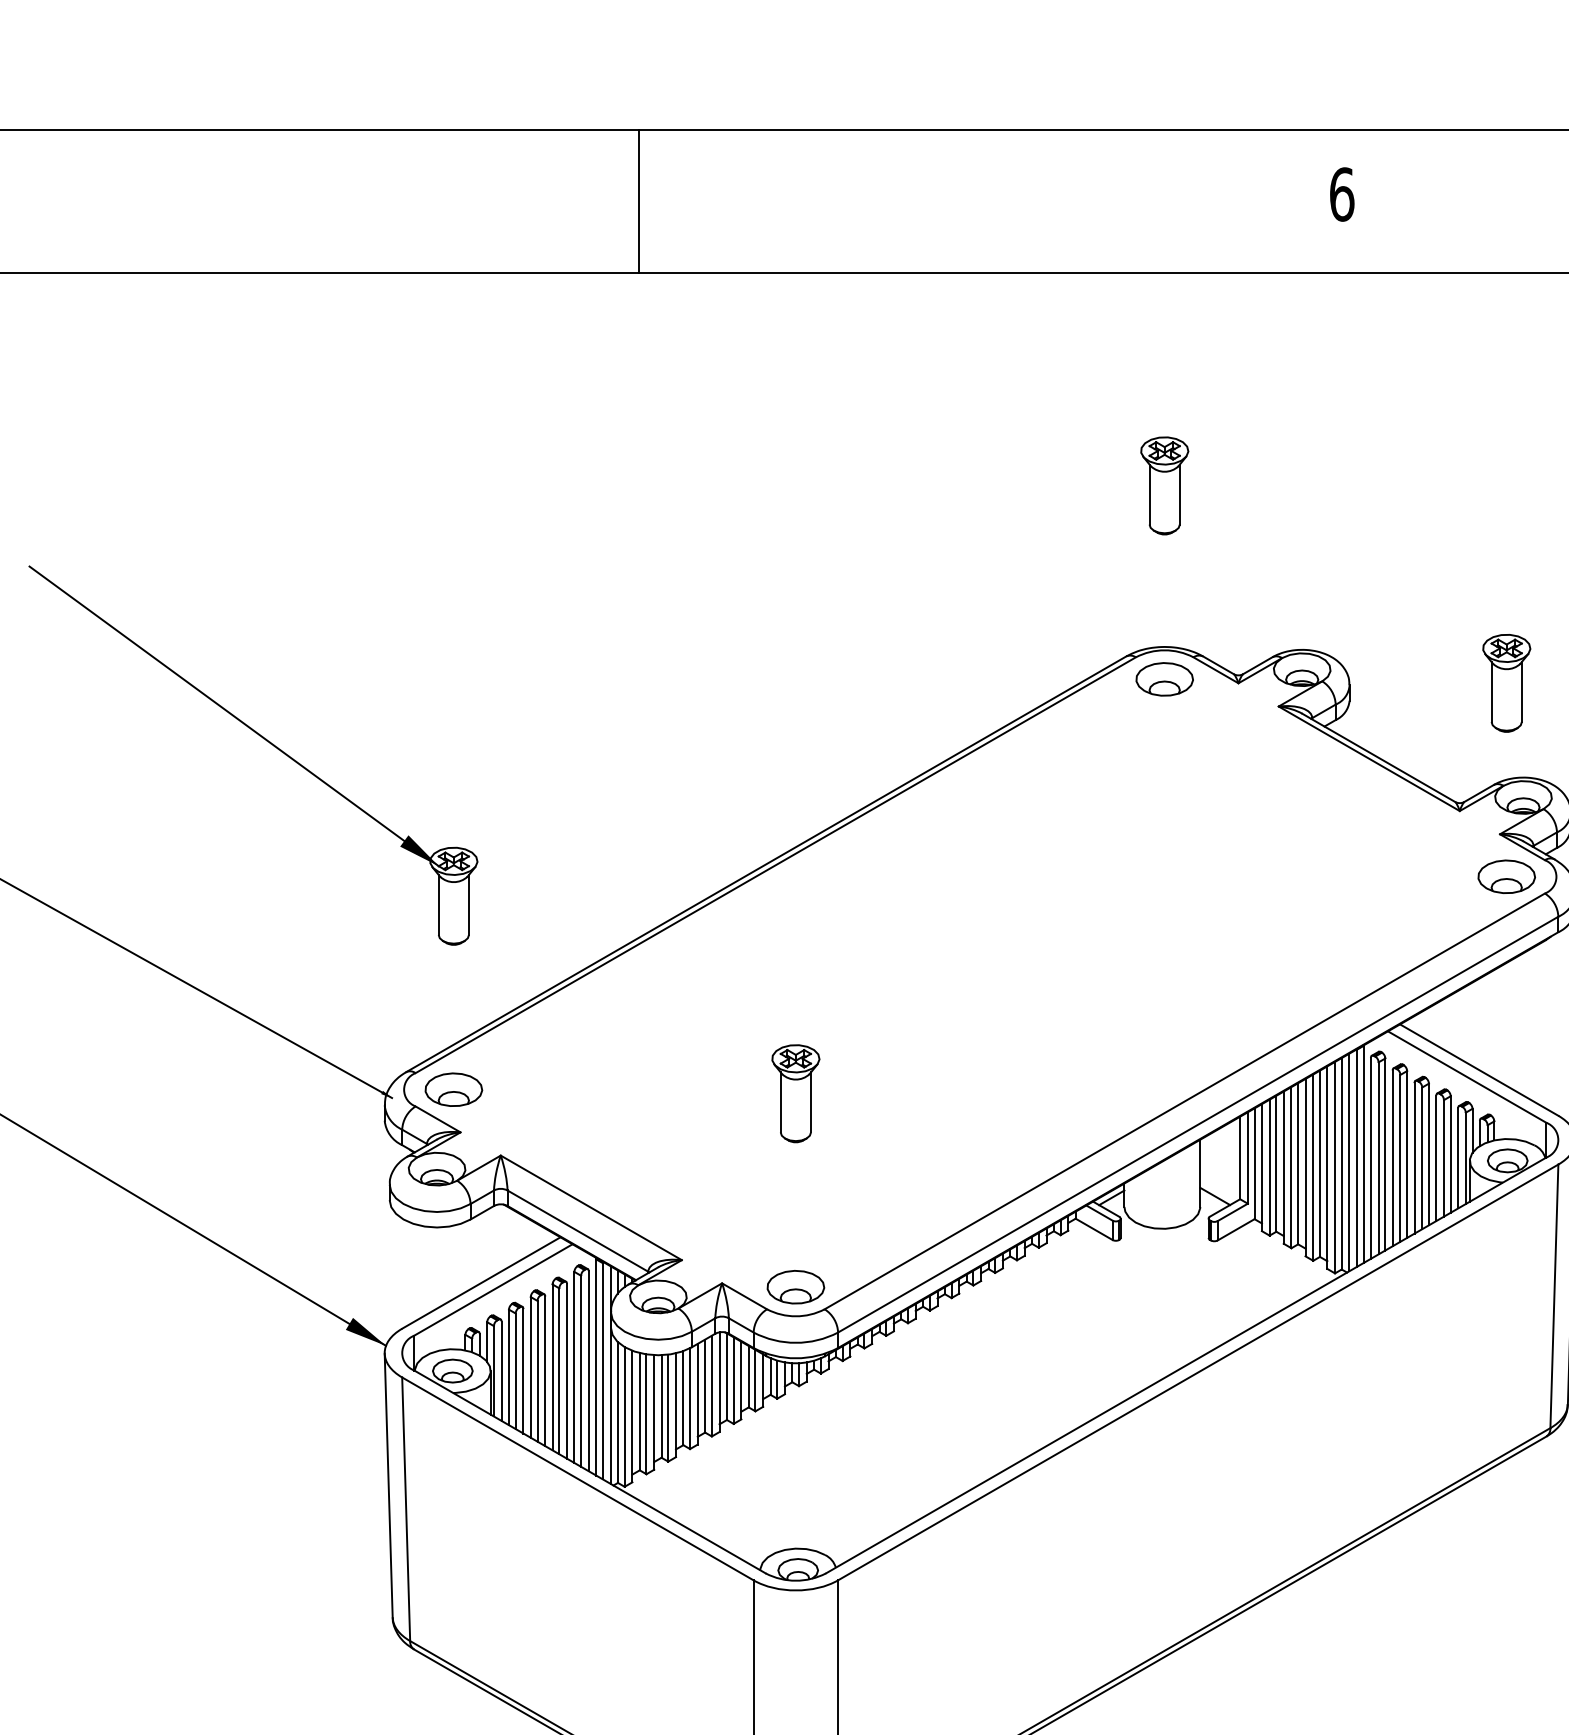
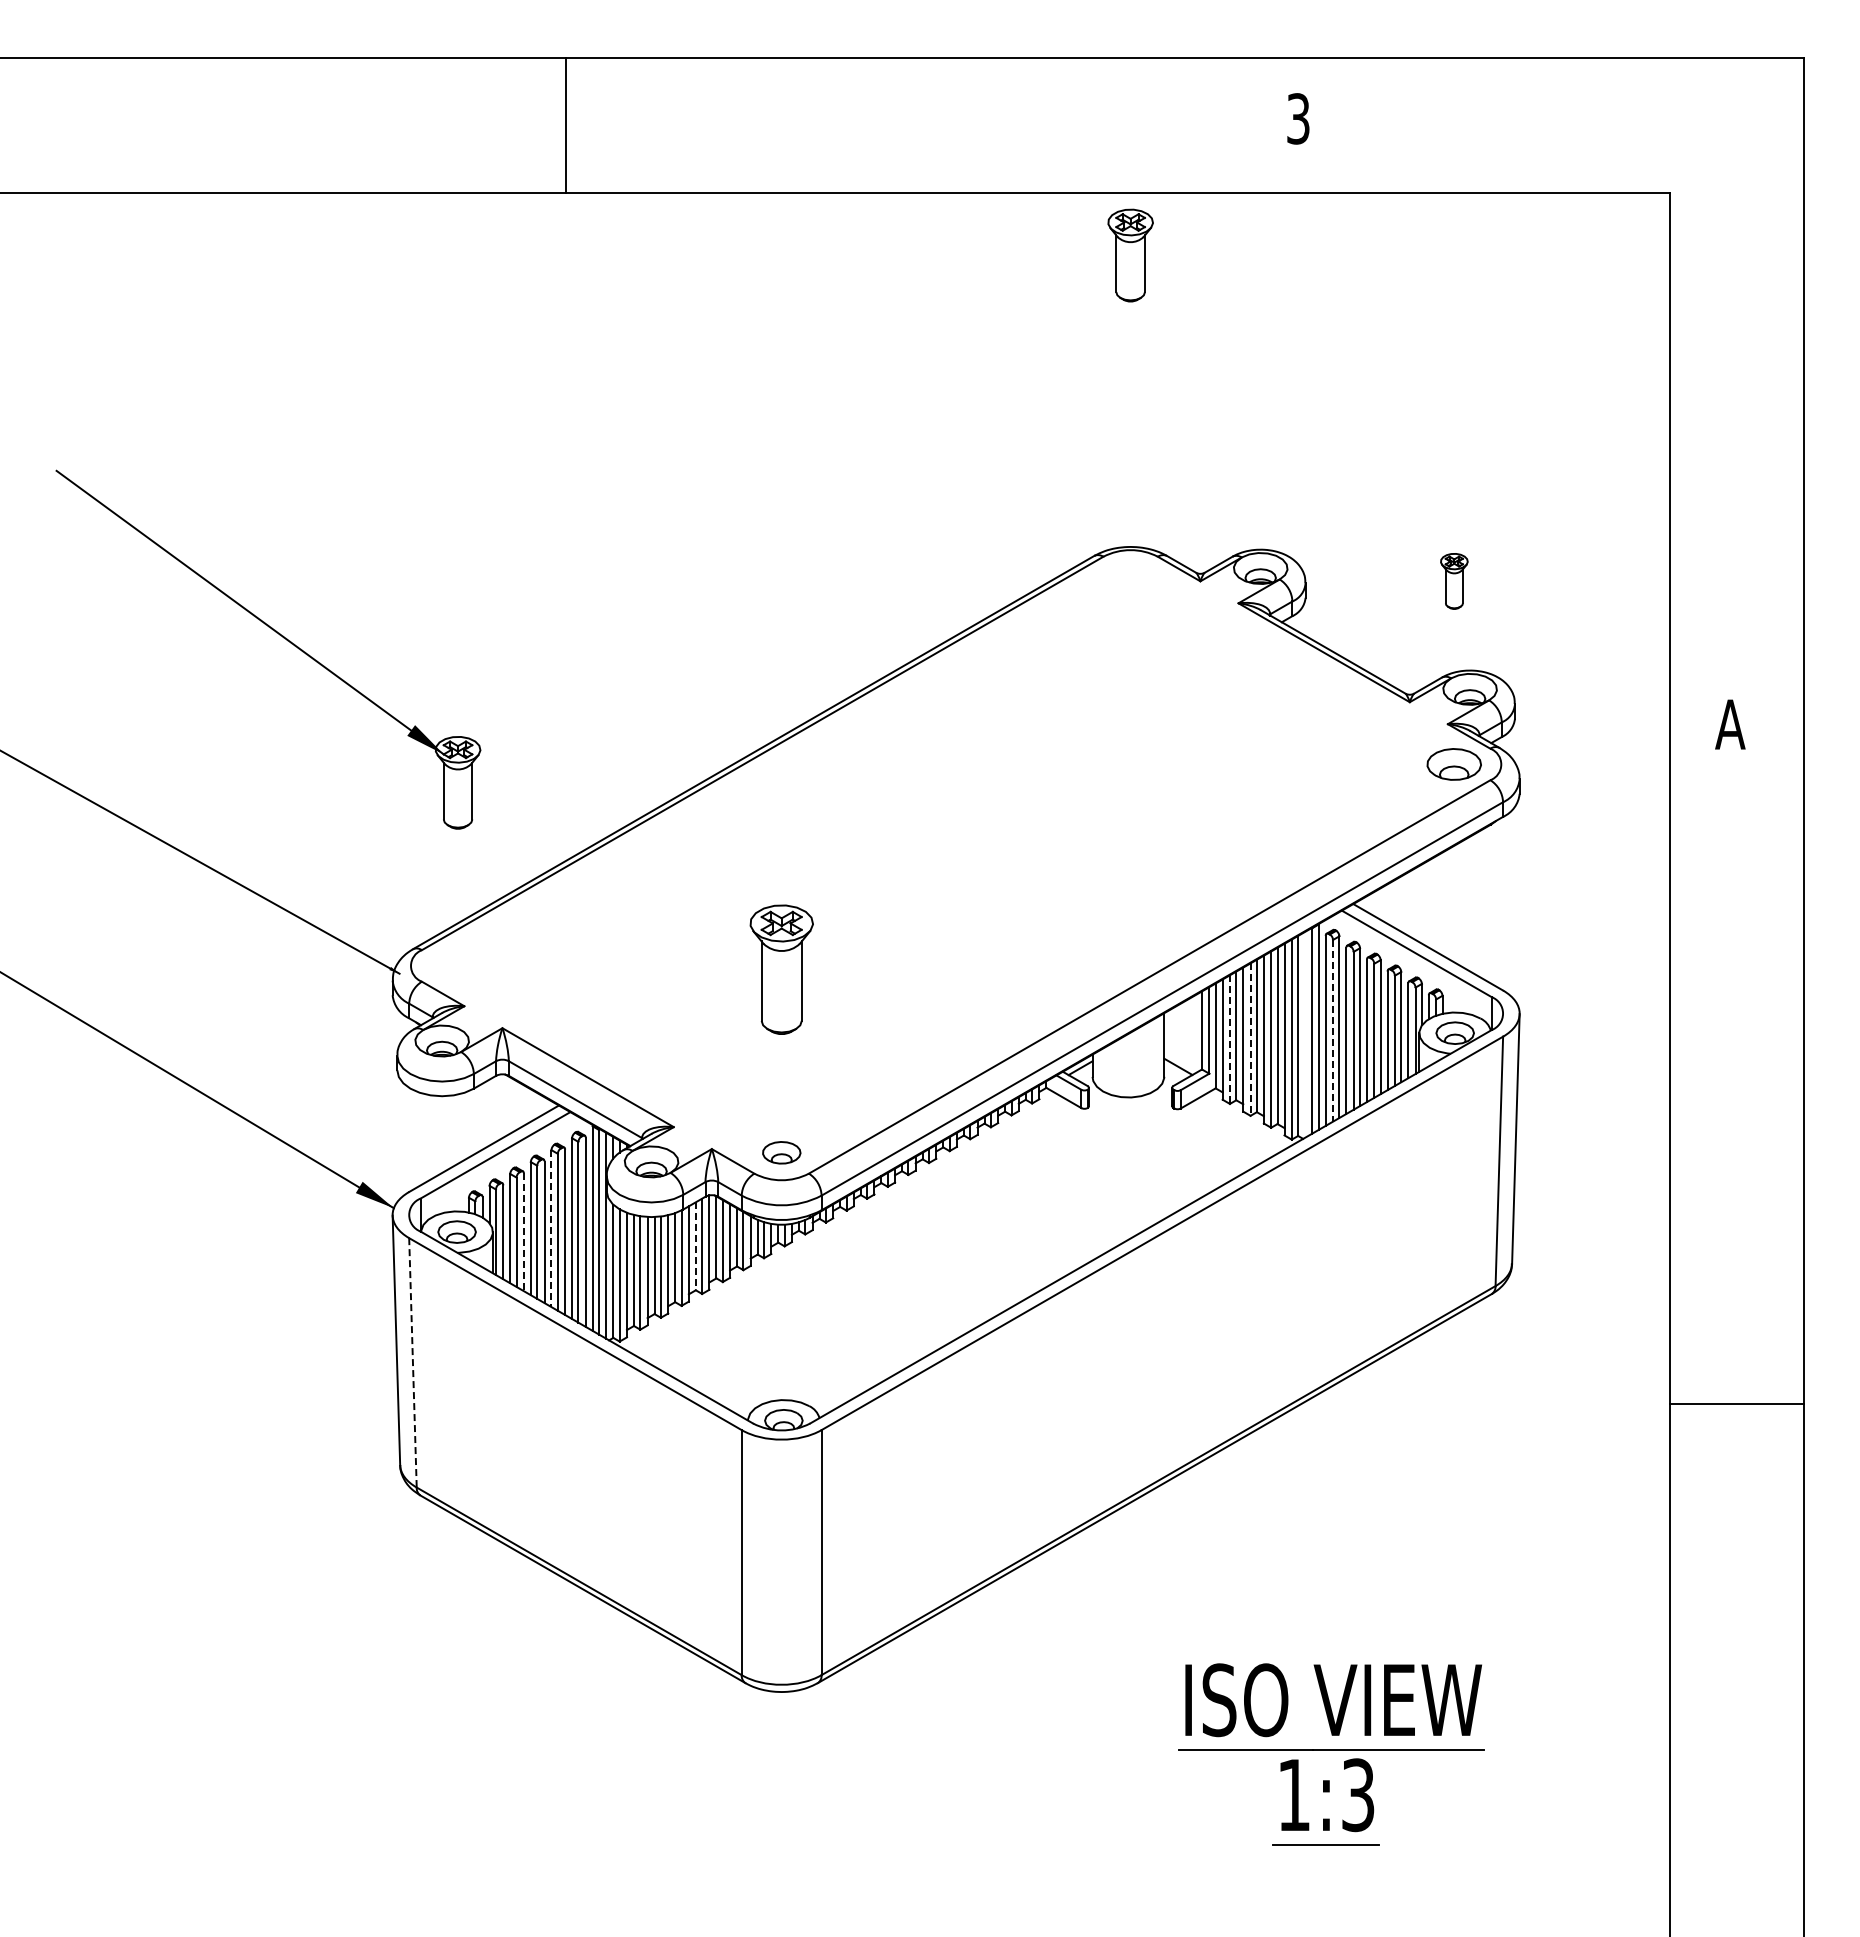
text: (1342, 194) -> (1298, 118), 6 -> 3
line: (639, 201) -> (566, 125), moved
part: (1164, 485) -> (1130, 255), moved
part: (1164, 679) -> (1130, 577), removed
part: (1506, 683) -> (1454, 581), size x0.6
part: (453, 1089) -> (457, 965), removed
part: (795, 1093) -> (781, 969), size x1.4
line: (1379, 1158) -> (1333, 1030), solid -> dashed
line: (1349, 1162) -> (1305, 1034), removed
line: (1269, 1168) -> (1229, 1040), solid -> dashed
line: (1291, 1168) -> (1250, 1040), solid -> dashed
part: (795, 1286) -> (781, 1152), size x0.7
line: (552, 1368) -> (551, 1229), solid -> dashed
line: (523, 1371) -> (523, 1232), solid -> dashed
line: (704, 1386) -> (695, 1246), solid -> dashed
line: (405, 1508) -> (412, 1362), solid -> dashed

